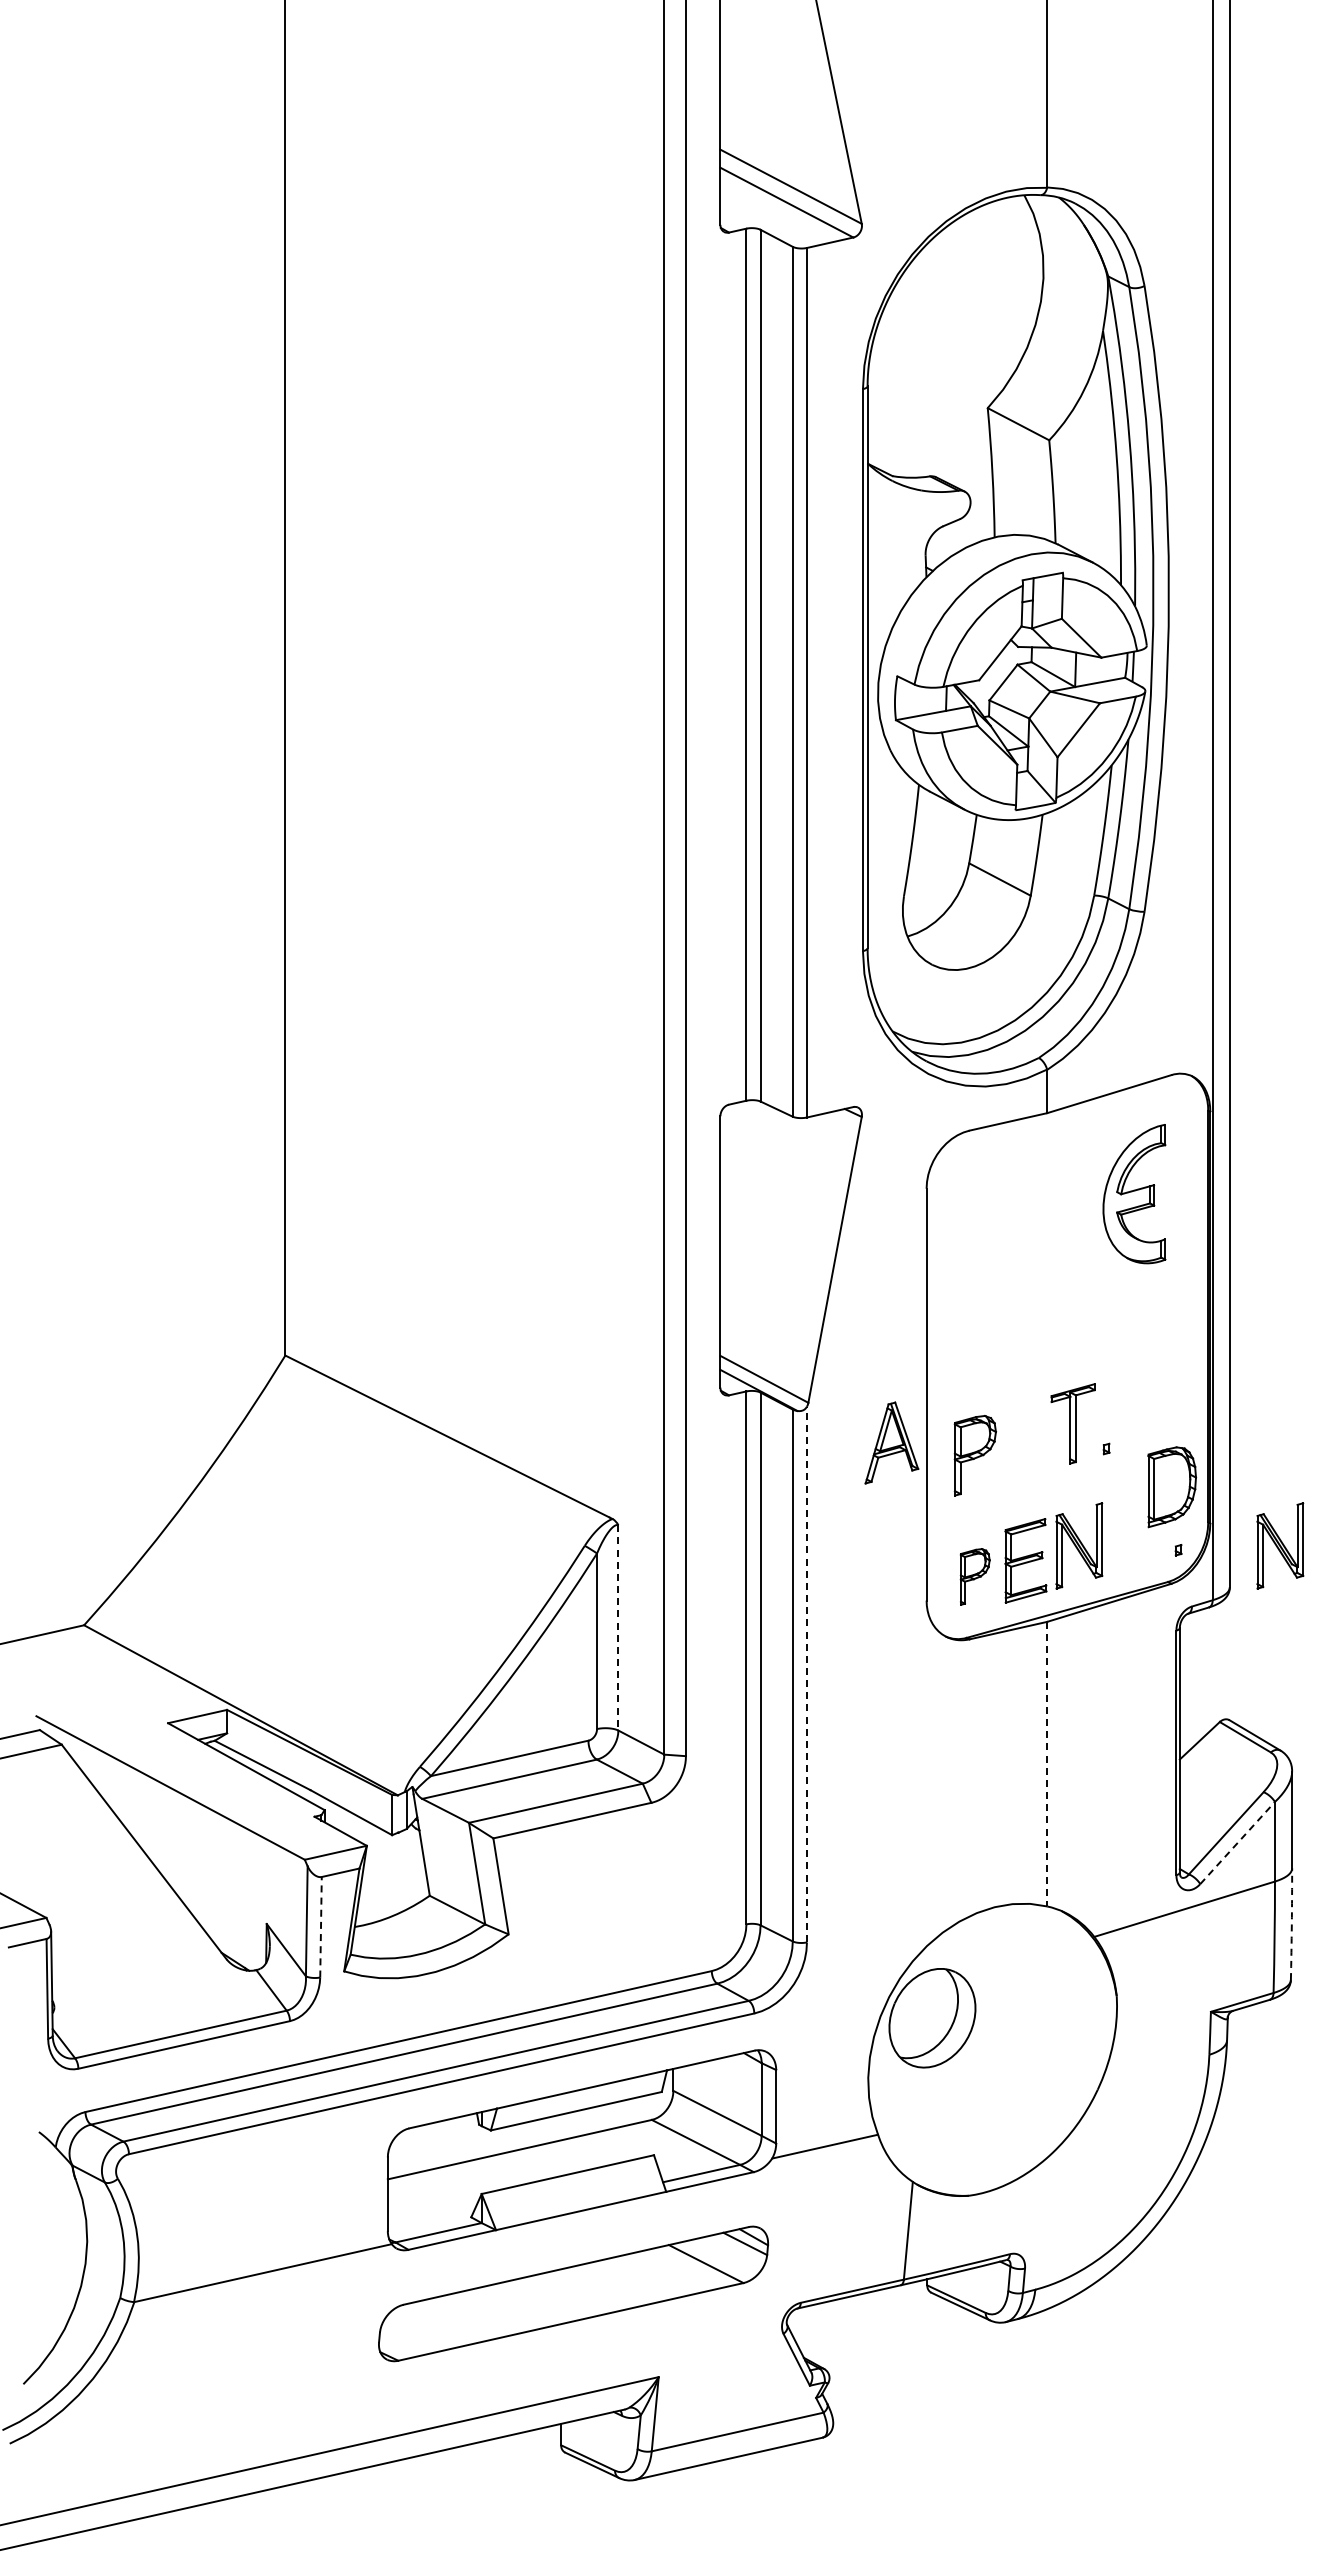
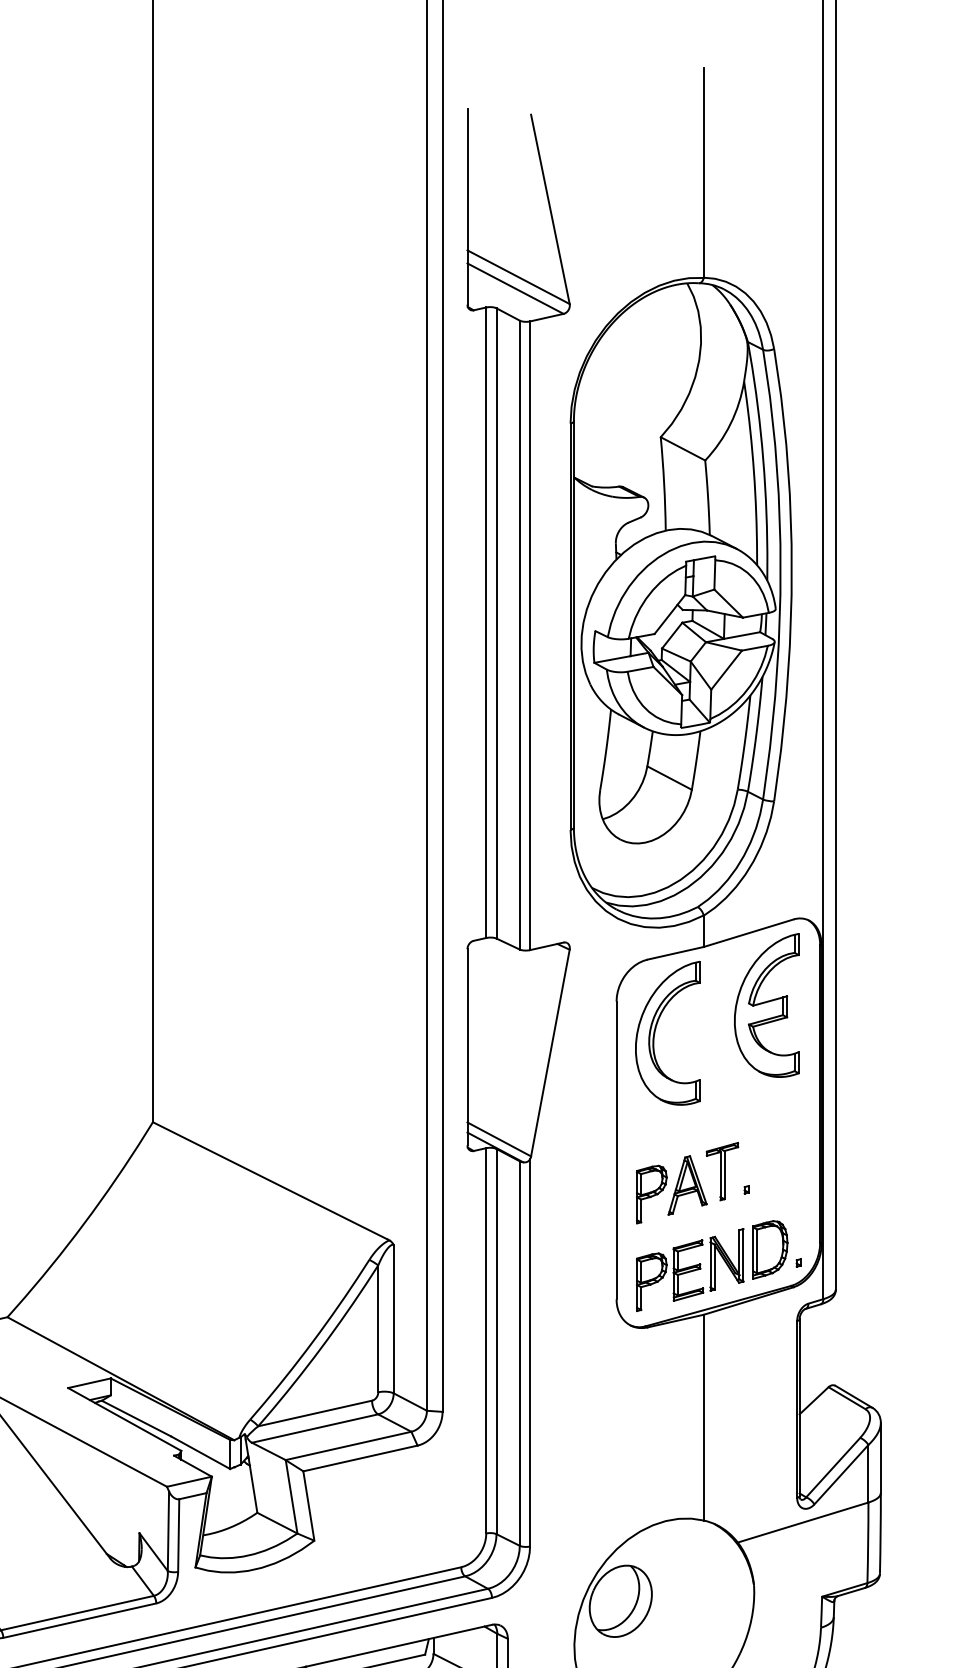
part: (1134, 1193) -> (766, 1005), size x1.43
part: (981, 1226) -> (656, 1028), added
part: (891, 1442) -> (687, 1185), moved
part: (1172, 1487) -> (770, 1250), moved
part: (1280, 1545) -> (872, 1259), removed
part: (974, 1576) -> (651, 1281), size x1.43
line: (618, 1627) -> (393, 1318), dashed -> solid
line: (806, 1674) -> (529, 1352), dashed -> solid
line: (1047, 1764) -> (703, 1417), dashed -> solid
line: (1237, 1843) -> (841, 1475), dashed -> solid
arc: (1291, 1924) -> (880, 1533), dashed -> solid
line: (321, 1926) -> (179, 1535), dashed -> solid

